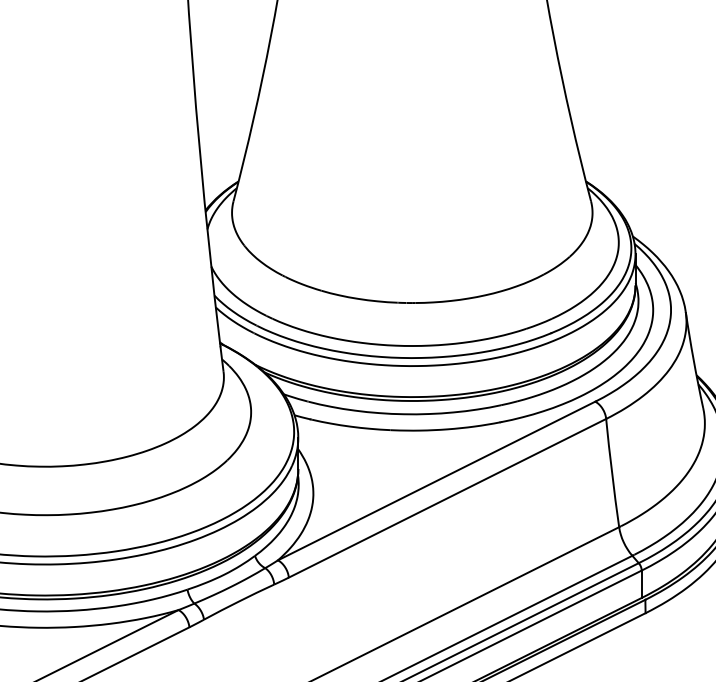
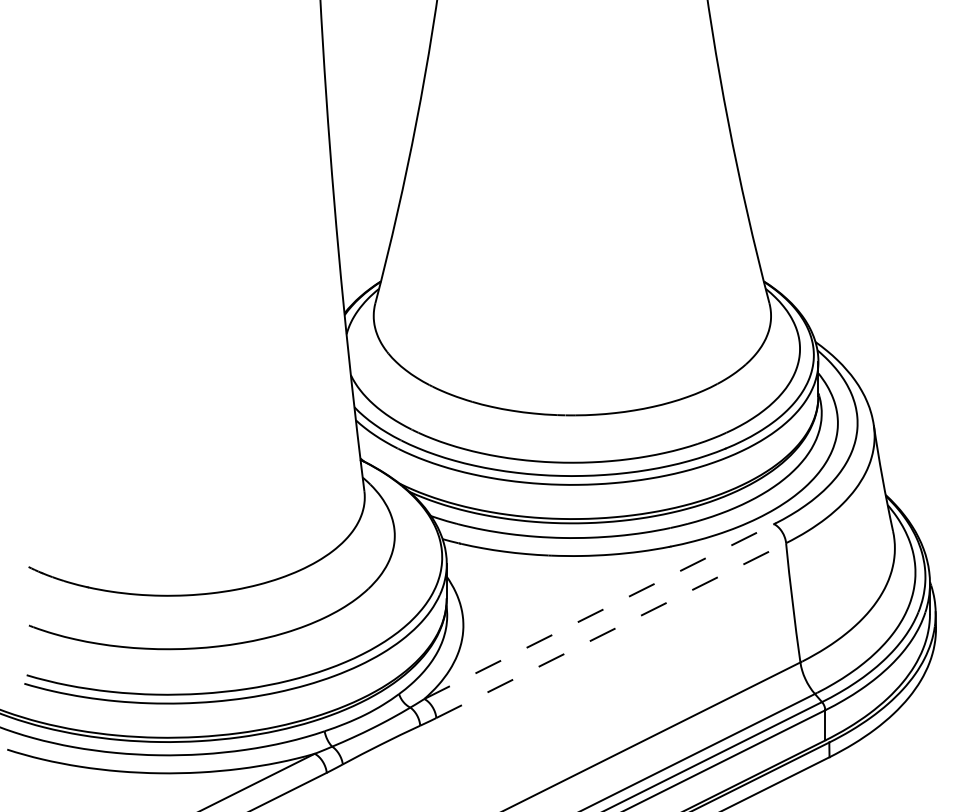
line: (436, 480) -> (599, 611), solid -> dashed
line: (447, 498) -> (611, 630), solid -> dashed

